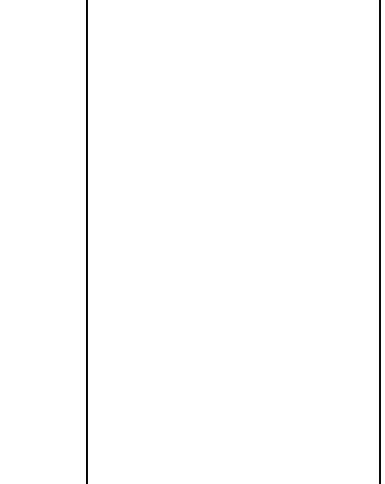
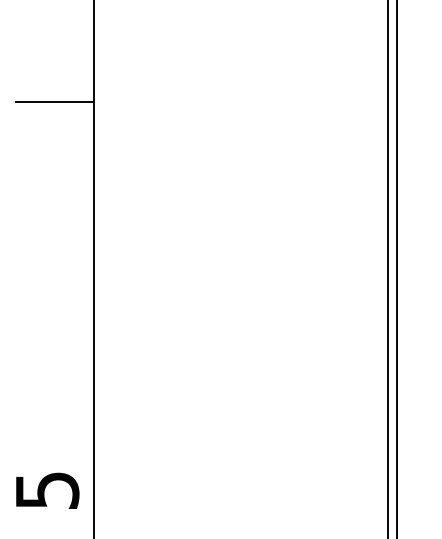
line: (47, 142) -> (54, 101), added

